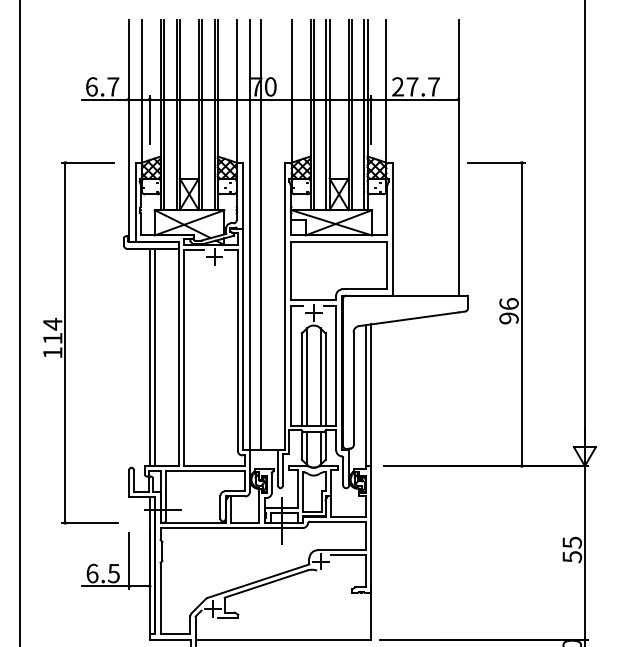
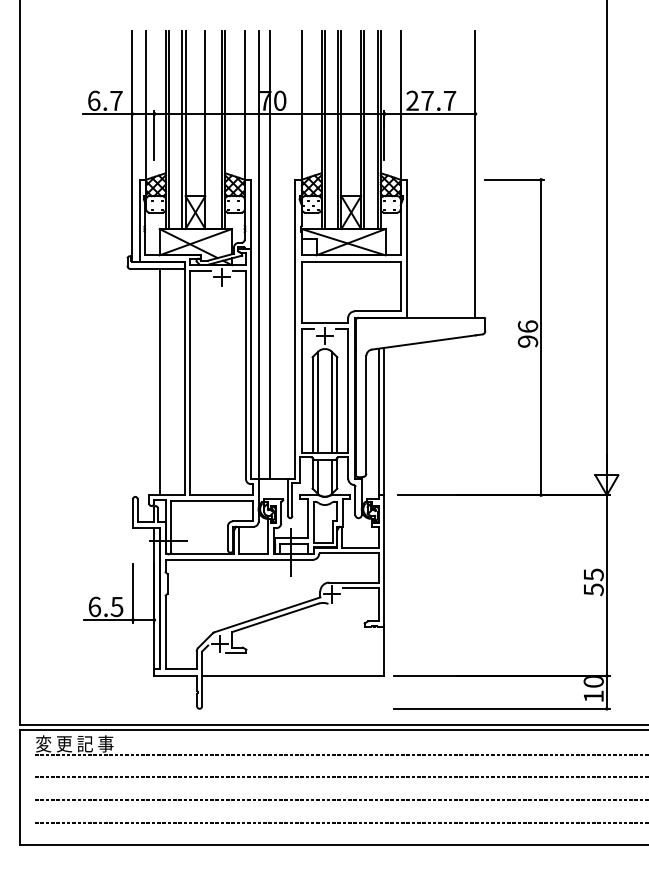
line: (201, 115) -> (208, 130), removed
part: (66, 342) -> (67, 366), removed
line: (149, 357) -> (154, 382), removed

